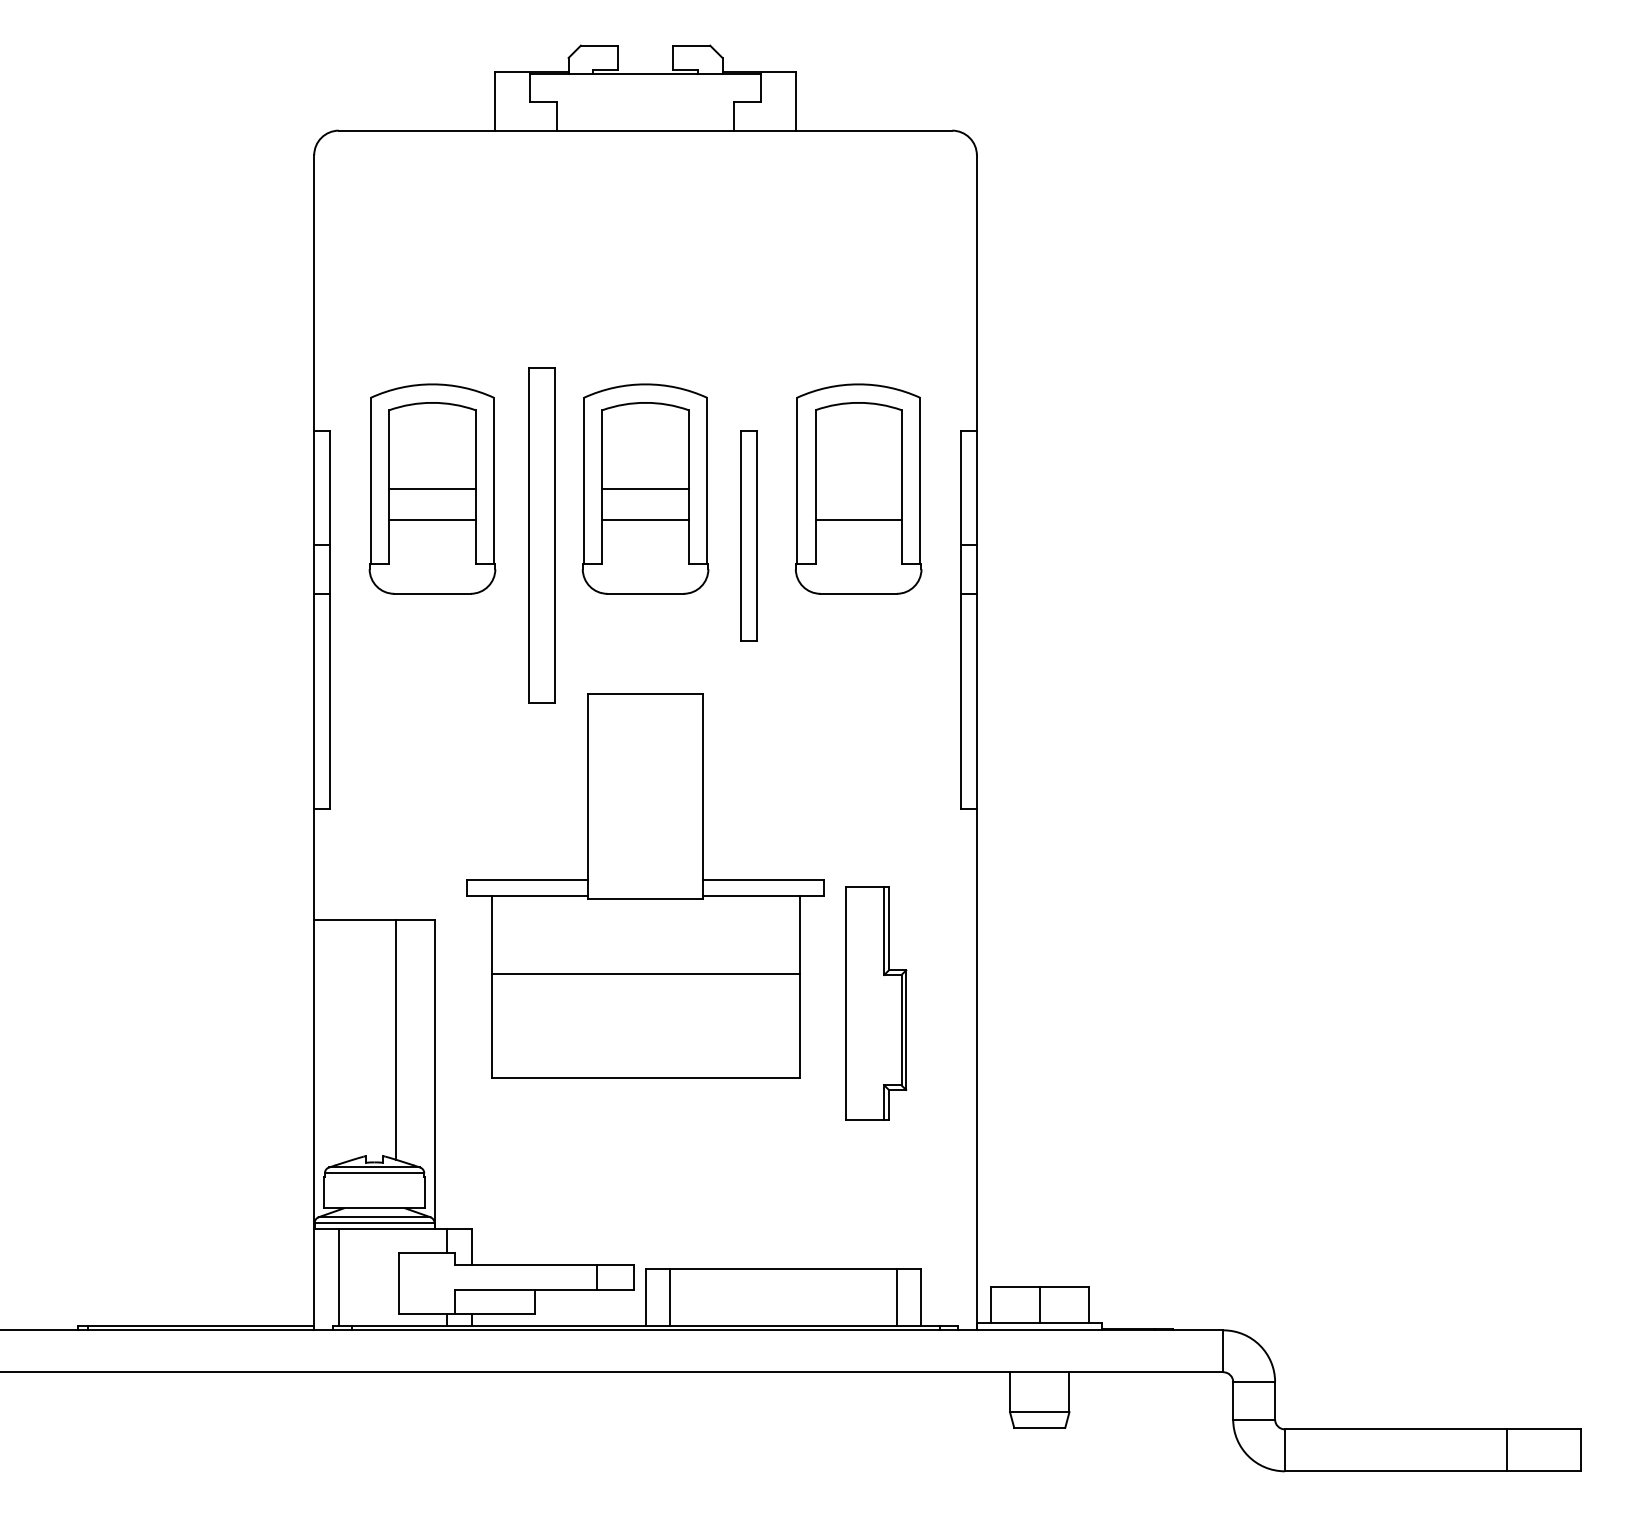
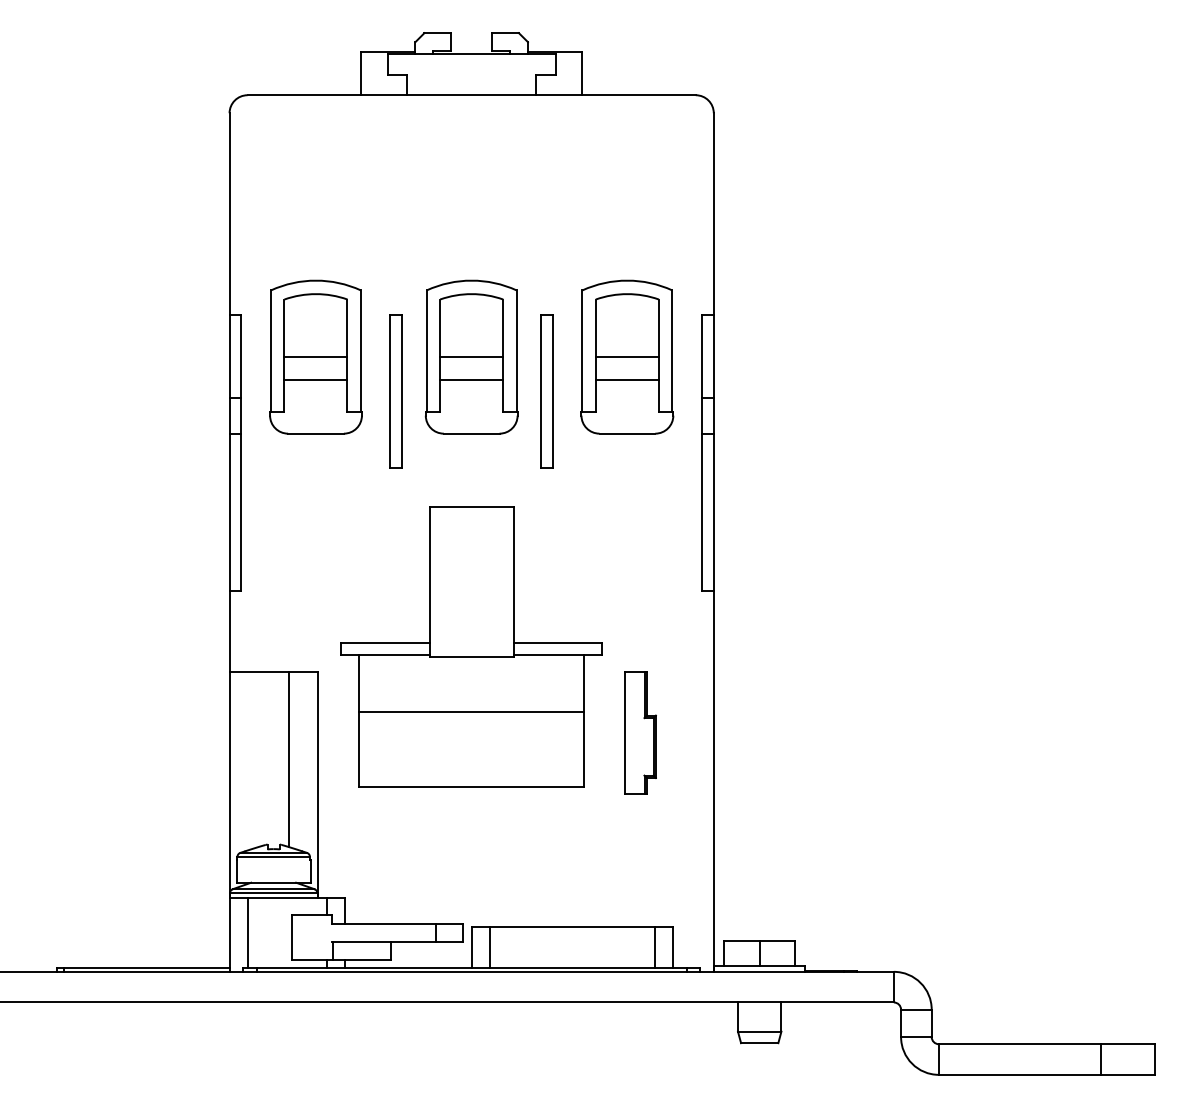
line: (858, 489) -> (627, 357), added
part: (541, 535) -> (395, 391), size x0.62
part: (876, 1002) -> (640, 732), size x0.71

